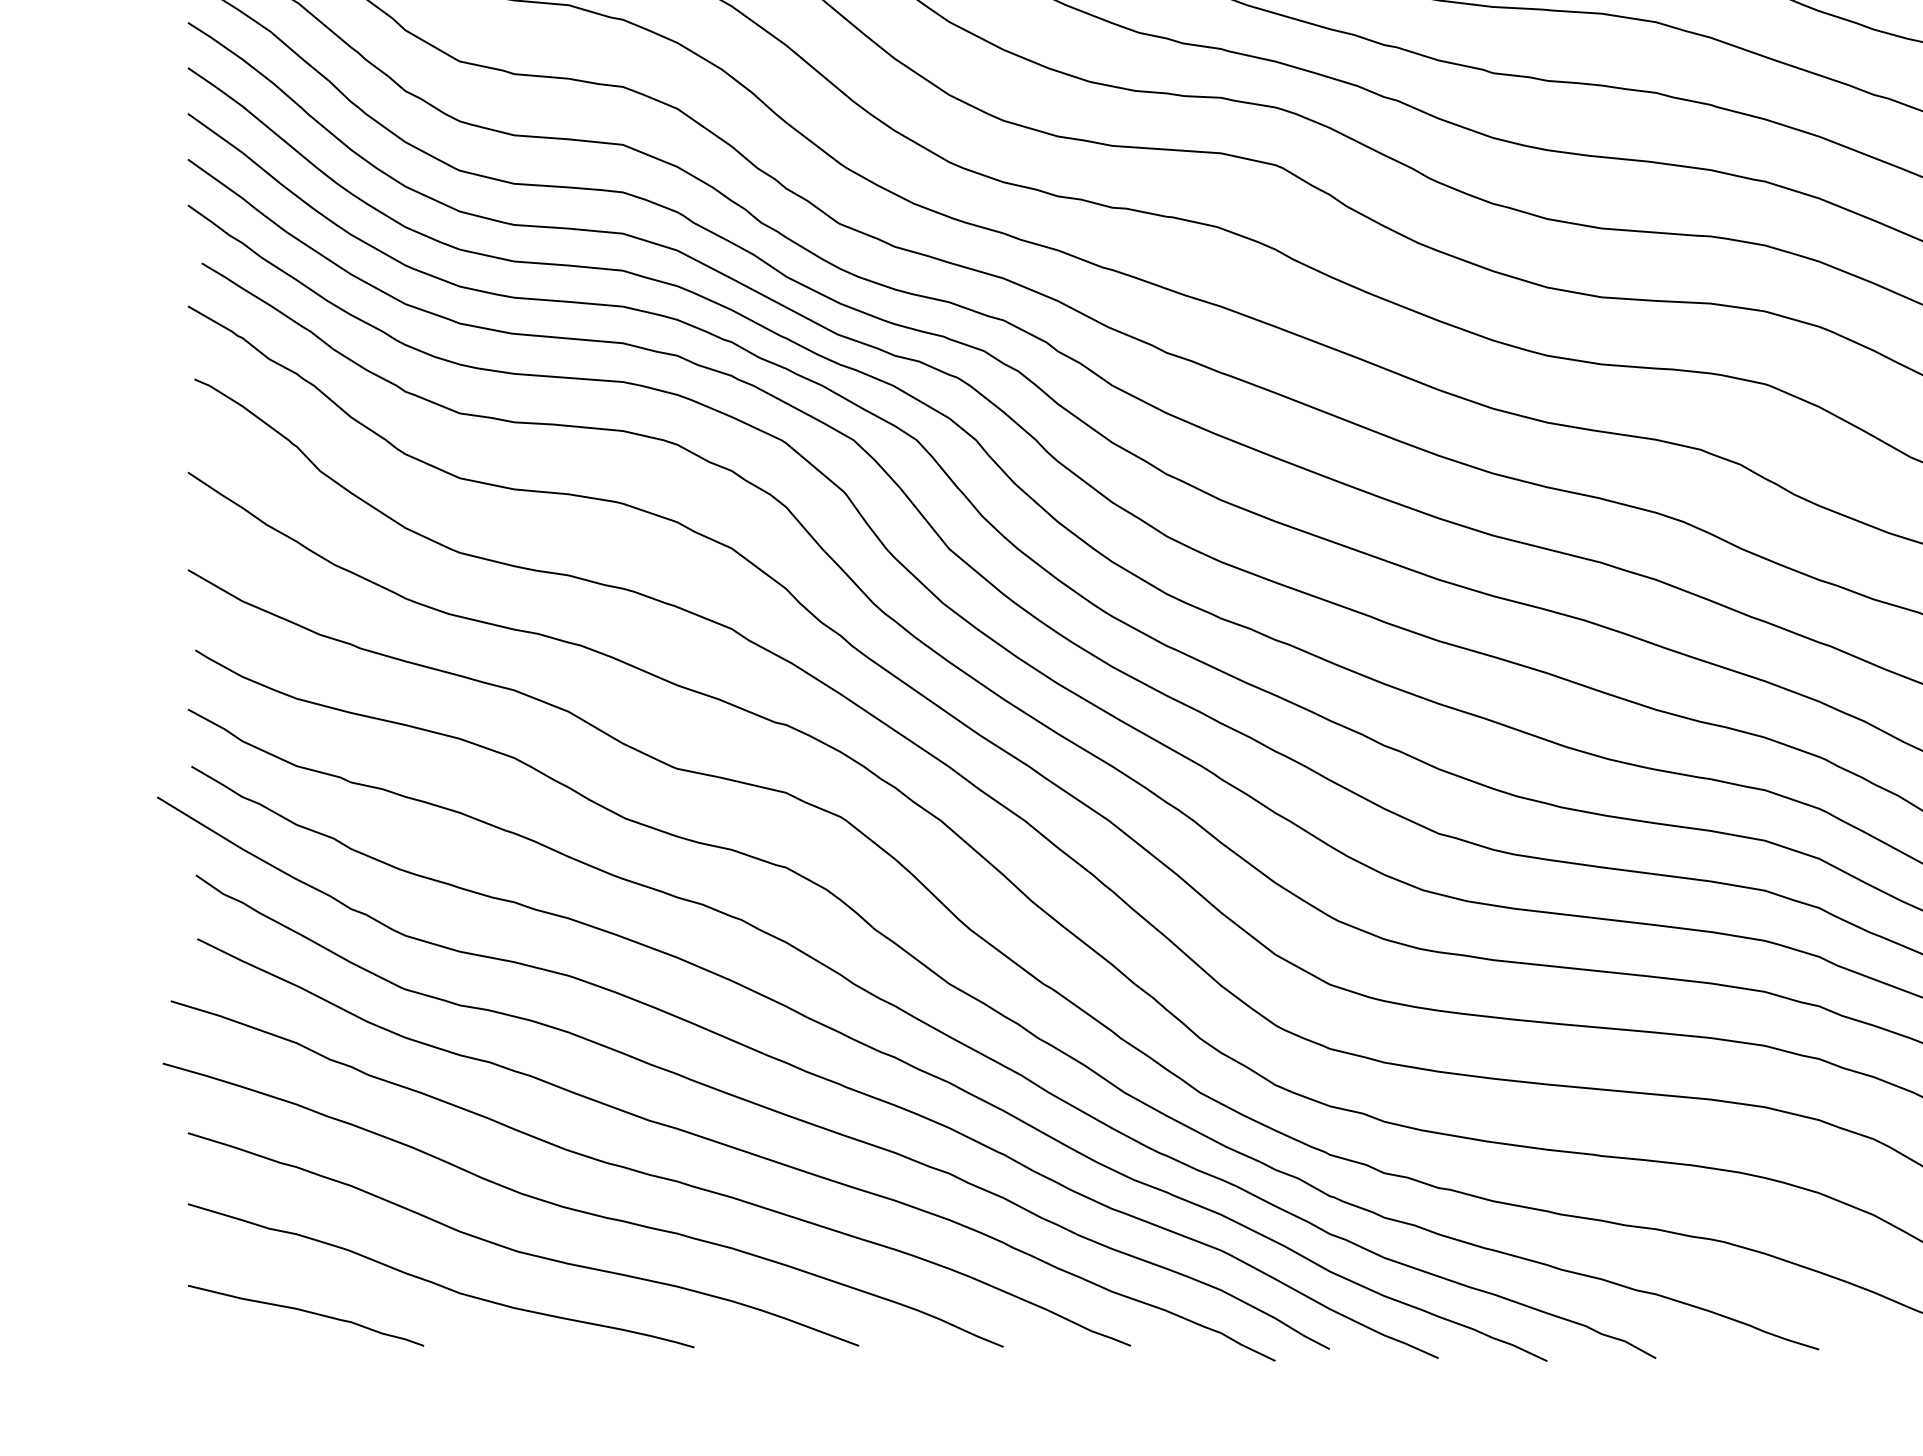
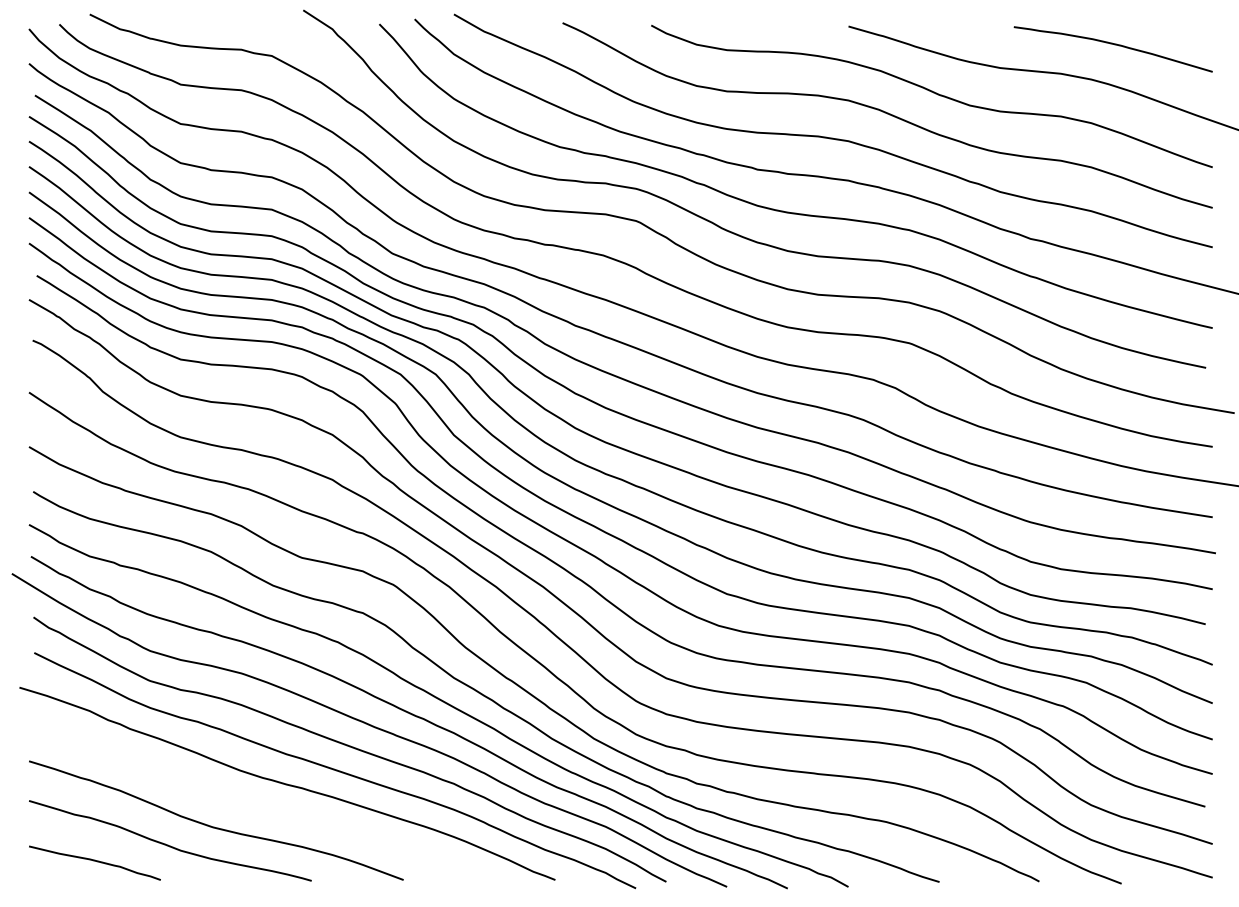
curve: (579, 1208) -> (247, 803), removed

